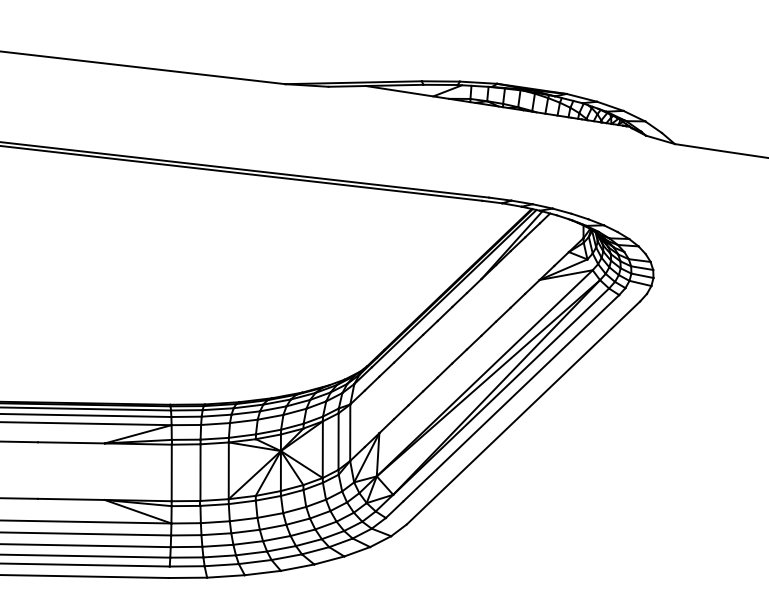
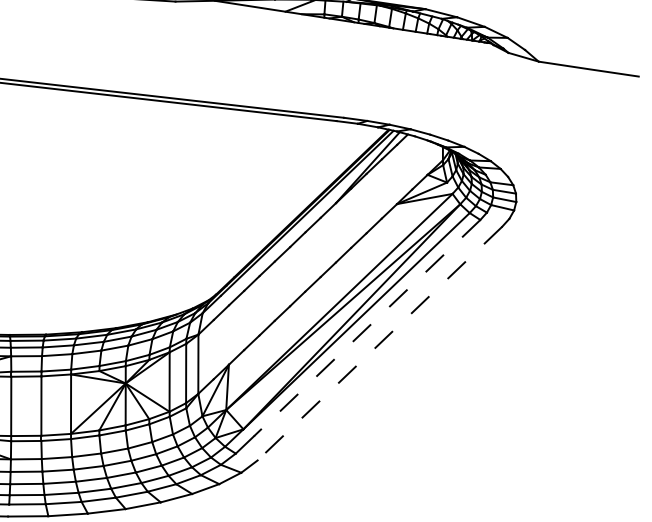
line: (510, 398) -> (366, 328), solid -> dashed
line: (523, 413) -> (380, 344), solid -> dashed

